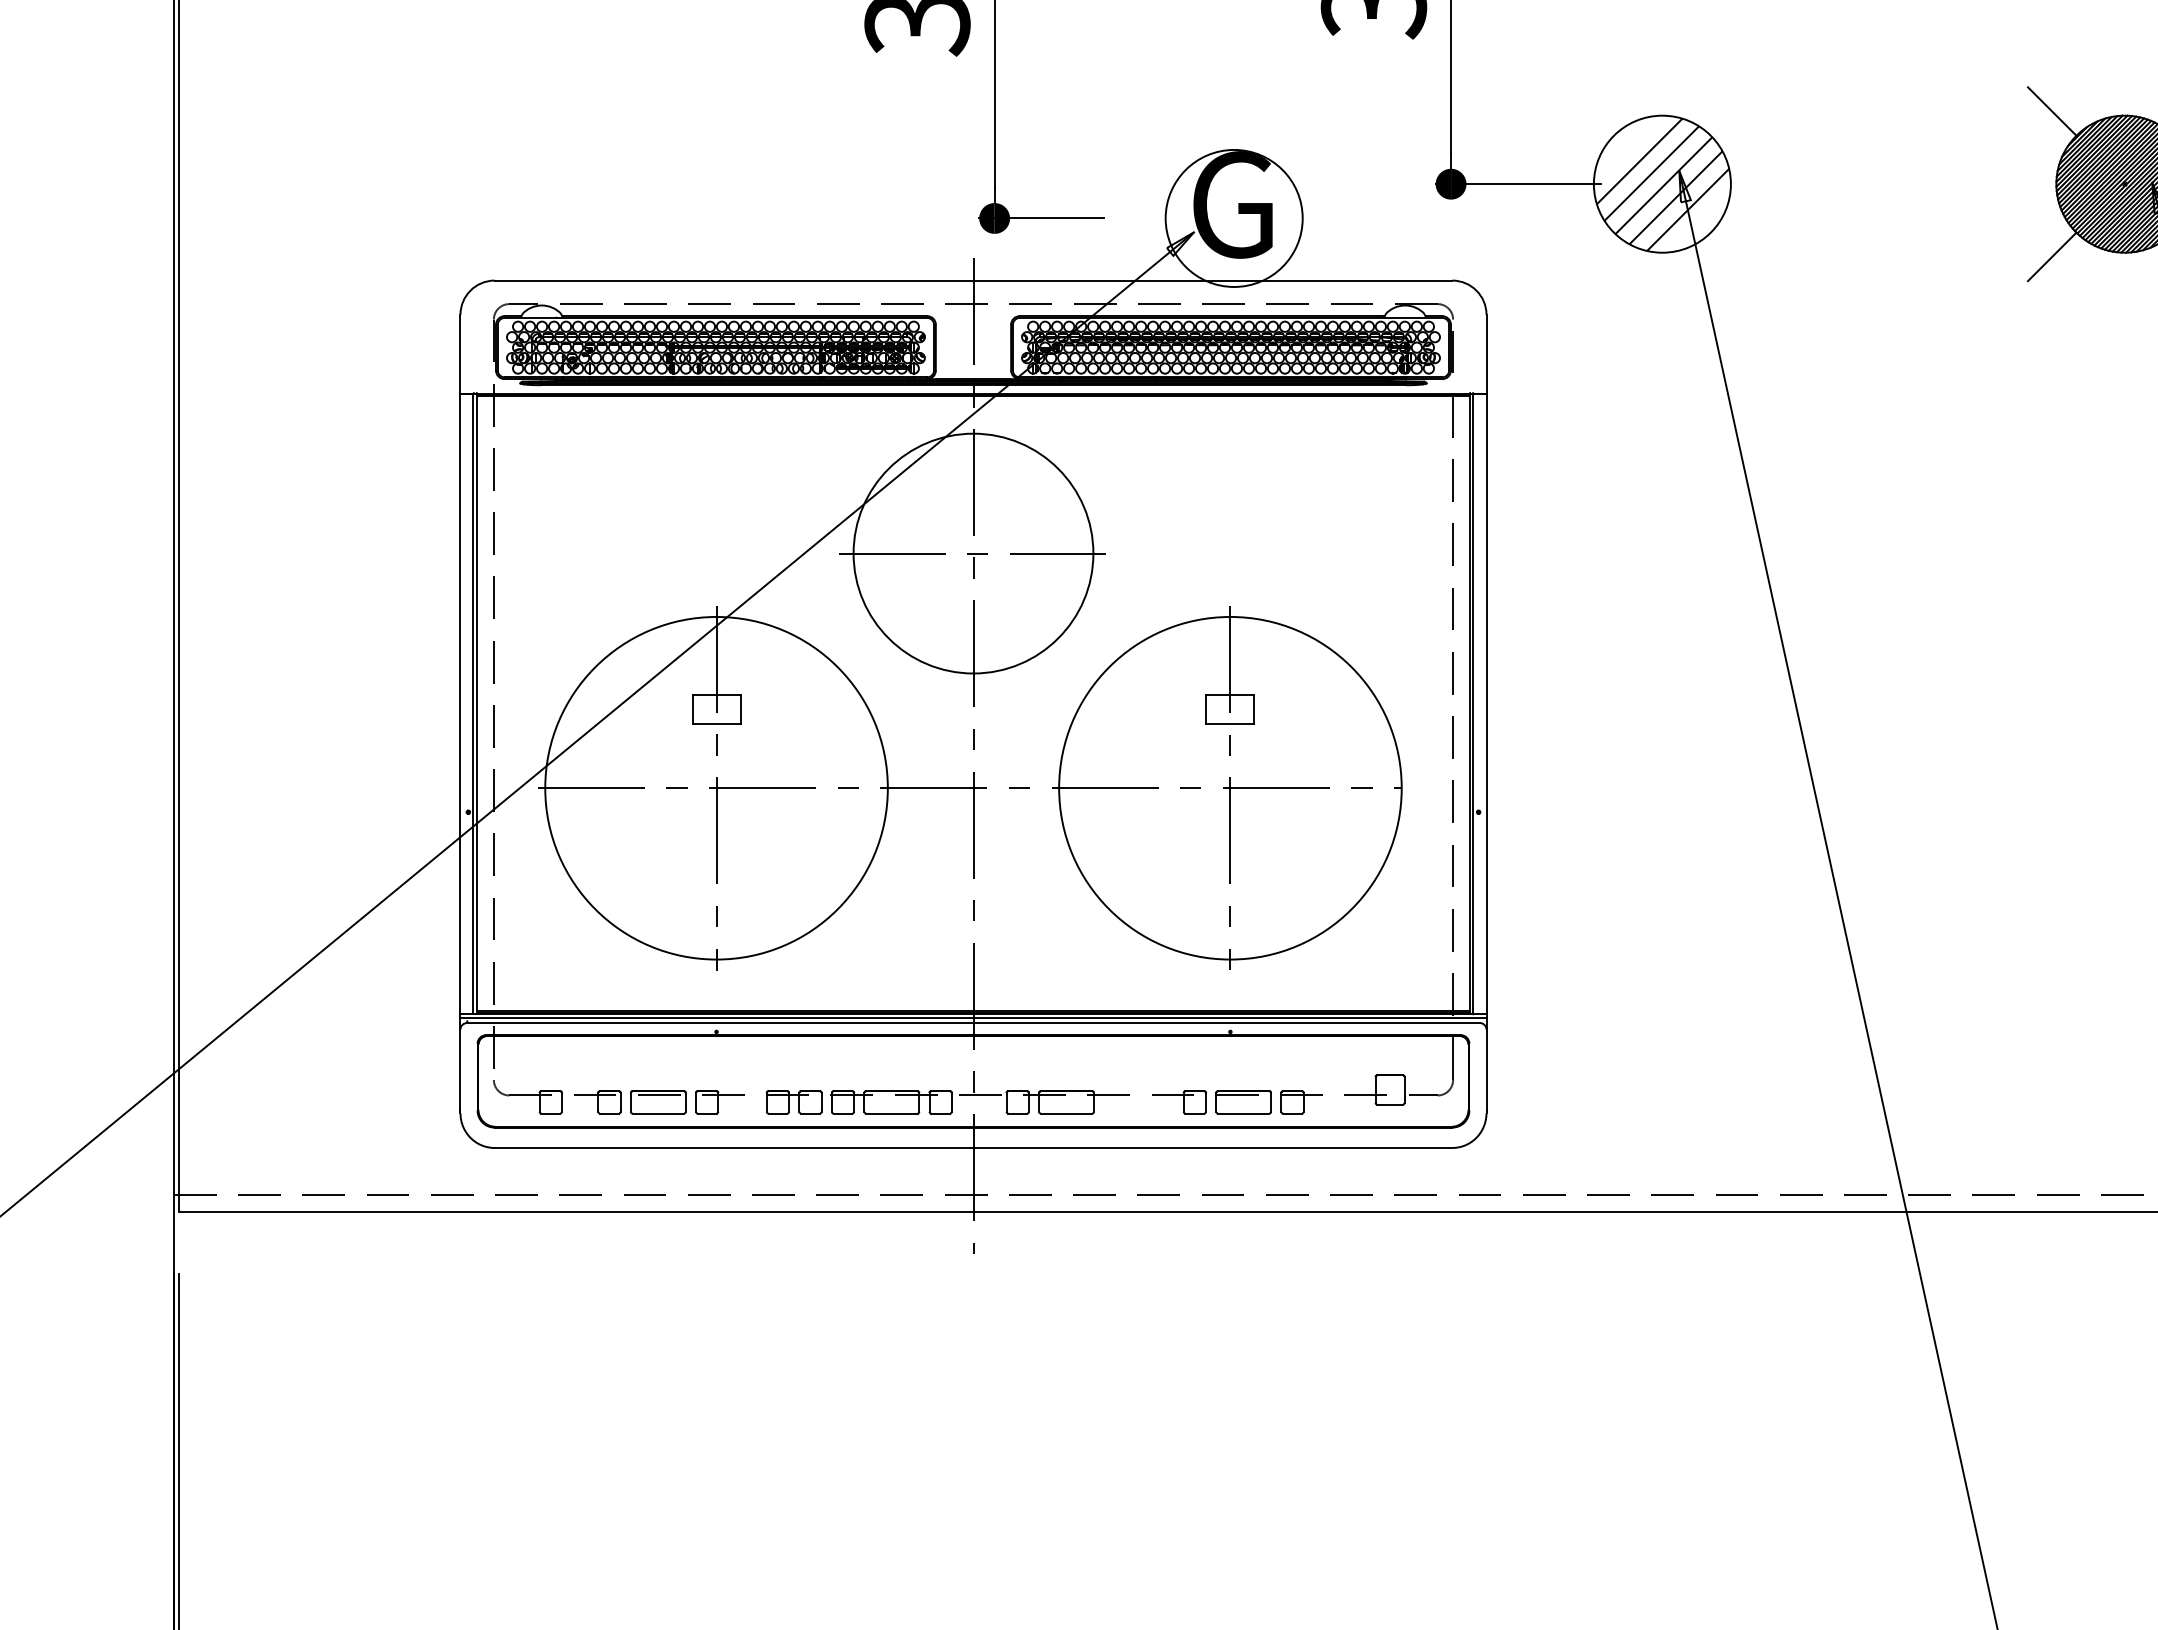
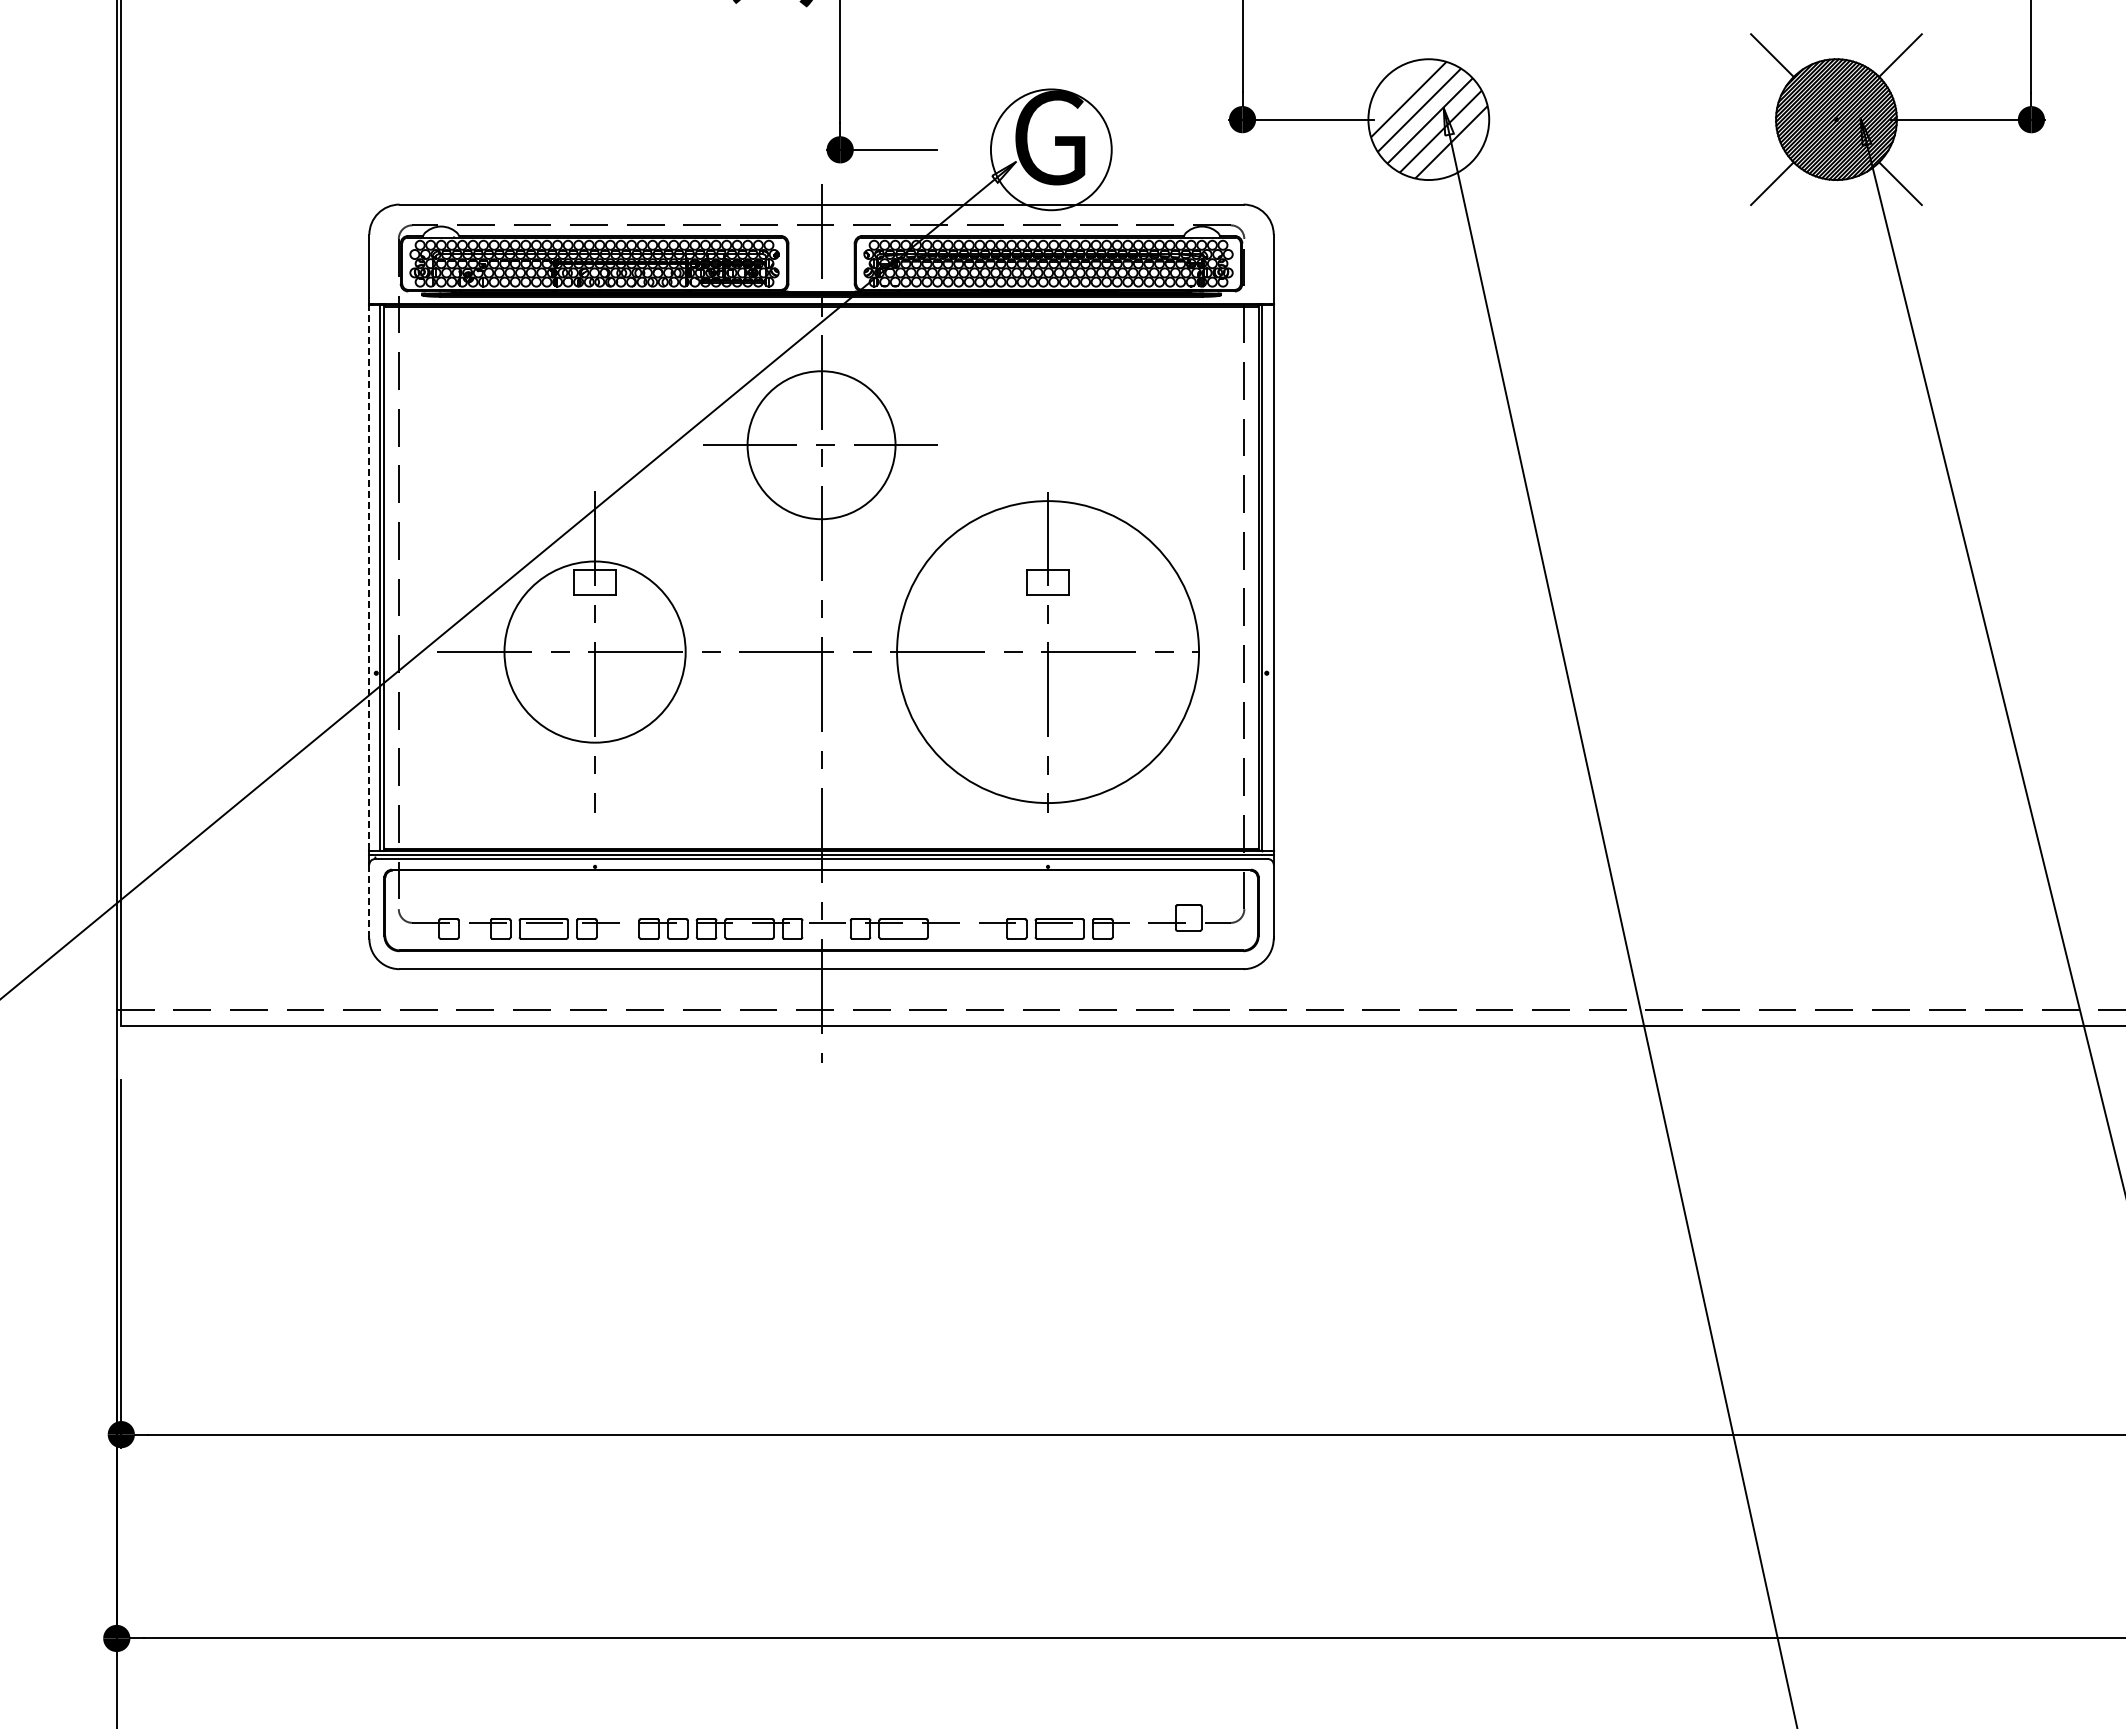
circle: (973, 552) -> (821, 444), size x0.7
line: (459, 703) -> (368, 577), solid -> dashed
circle: (717, 788) -> (595, 652), size x0.6
line: (460, 1070) -> (369, 900), solid -> dashed

